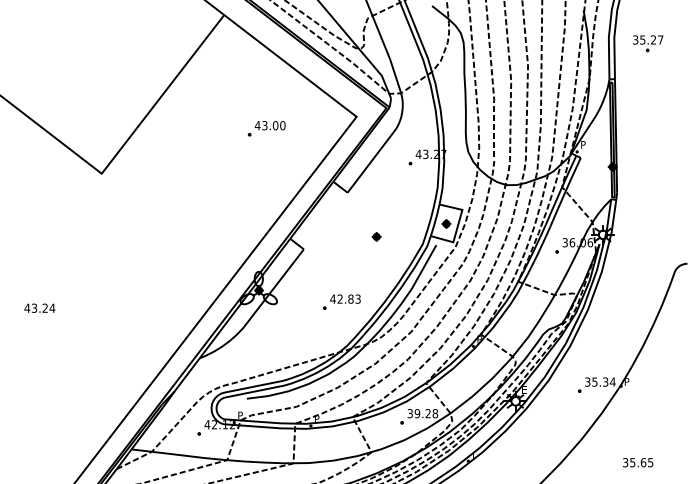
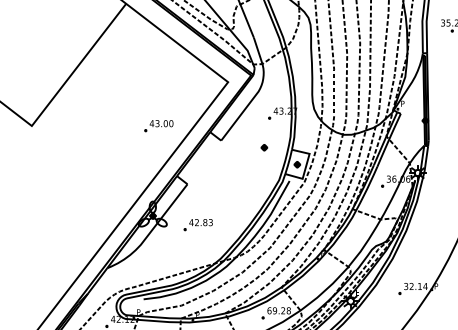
part: (266, 128) -> (158, 125), moved
part: (376, 236) -> (264, 147), moved
part: (341, 301) -> (198, 224), moved
text: (600, 381) -> (415, 286), 35.34 -> 32.14
text: (410, 413) -> (269, 310), 39.28 -> 69.28

